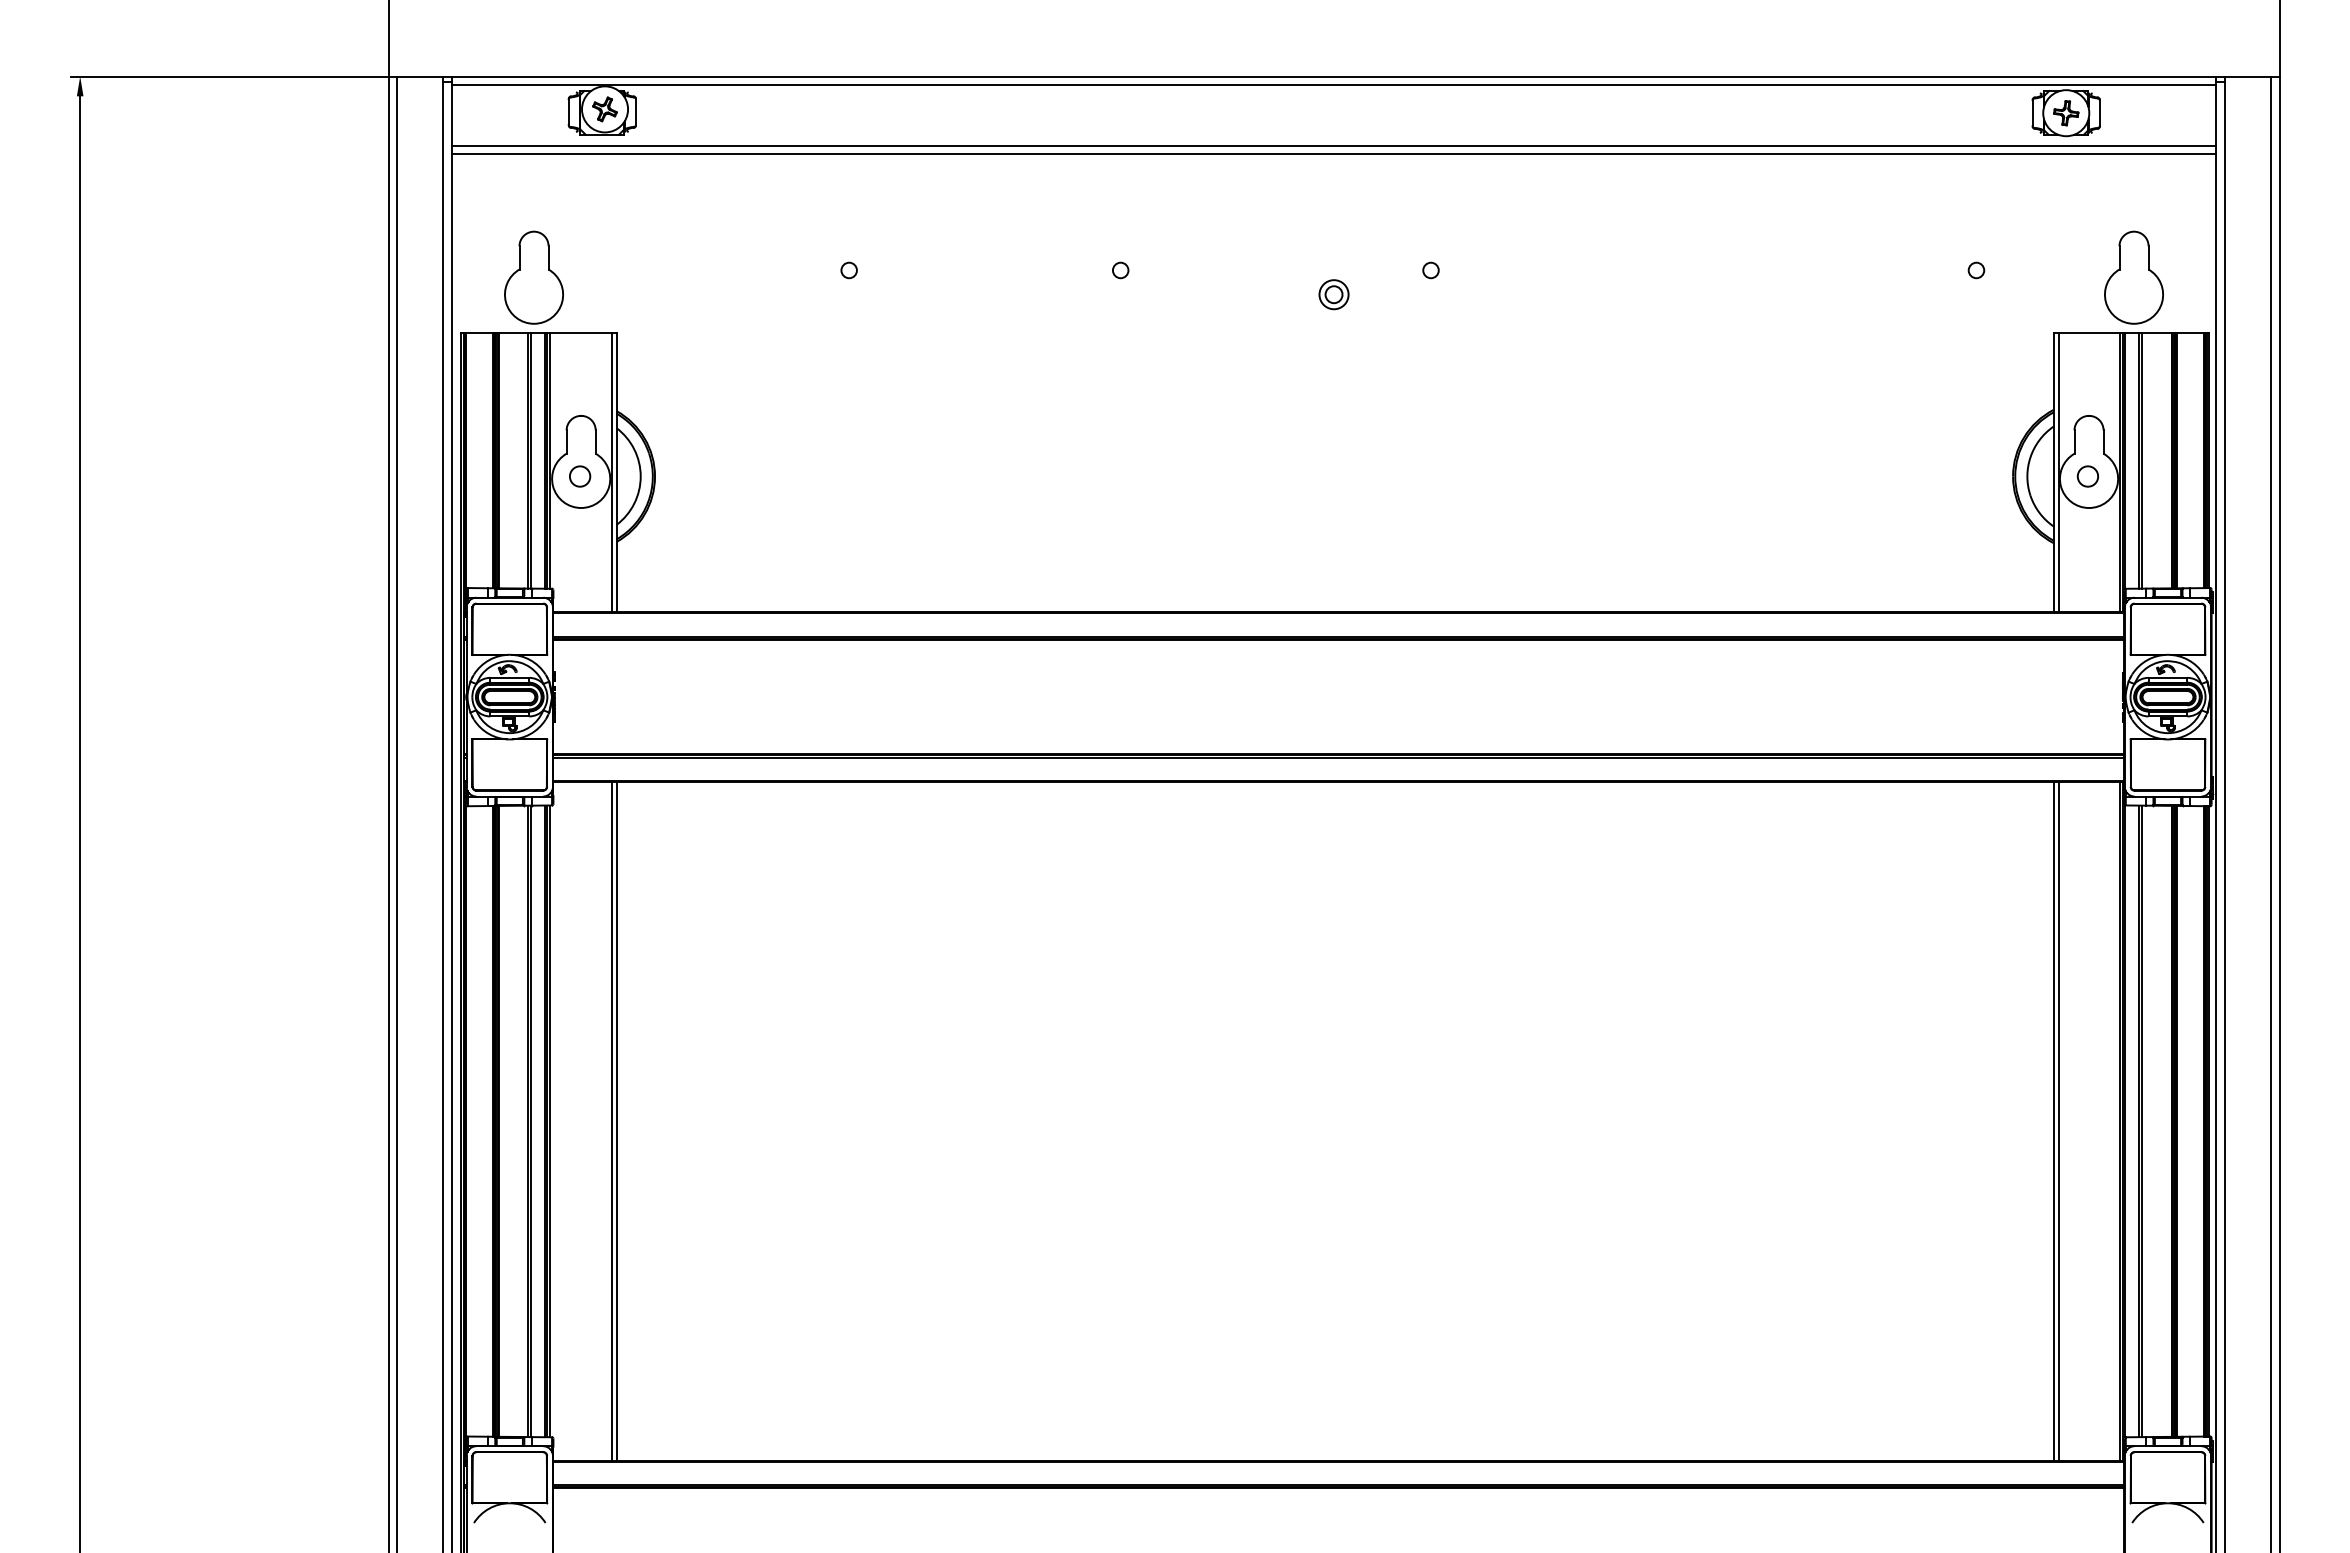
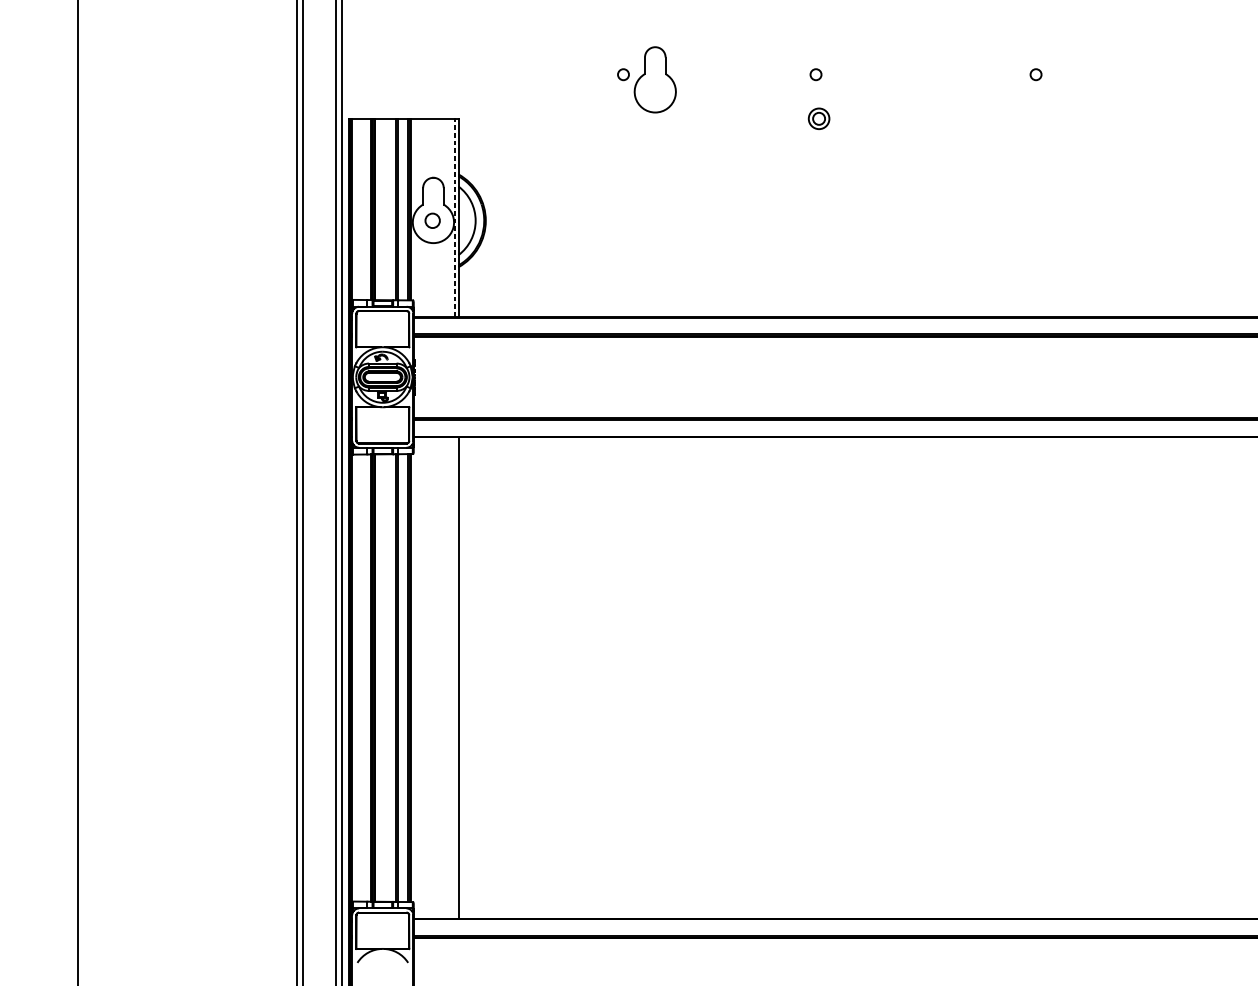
part: (533, 277) -> (654, 79), moved
part: (1333, 294) -> (818, 118), moved
line: (611, 472) -> (454, 217), solid -> dashed
line: (611, 1120) -> (454, 677), removed

